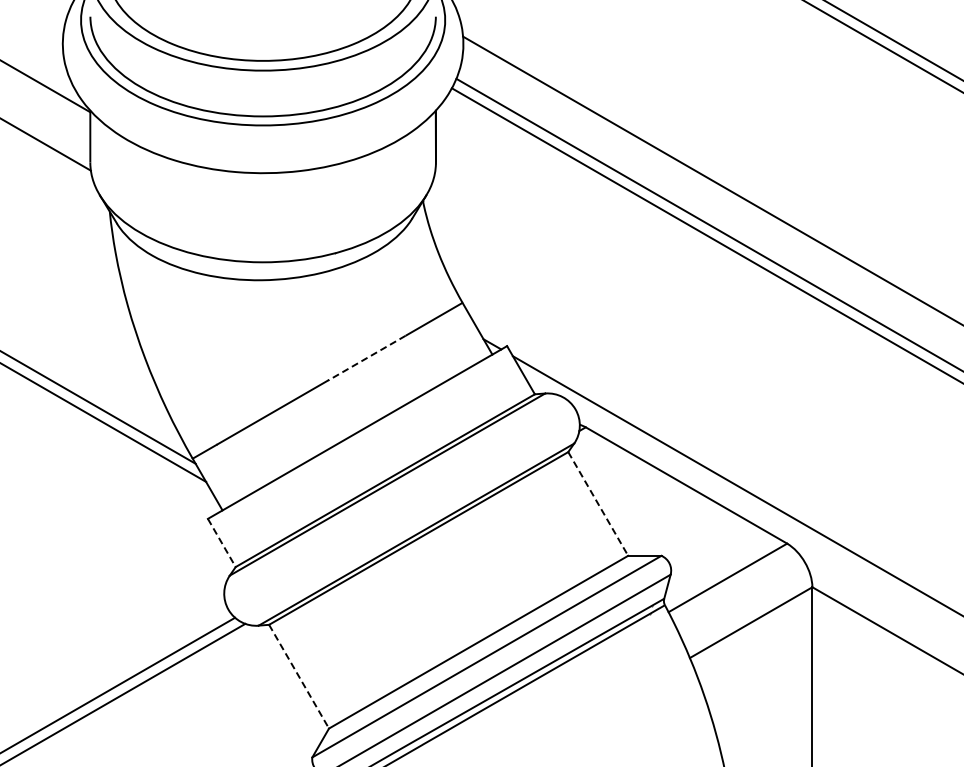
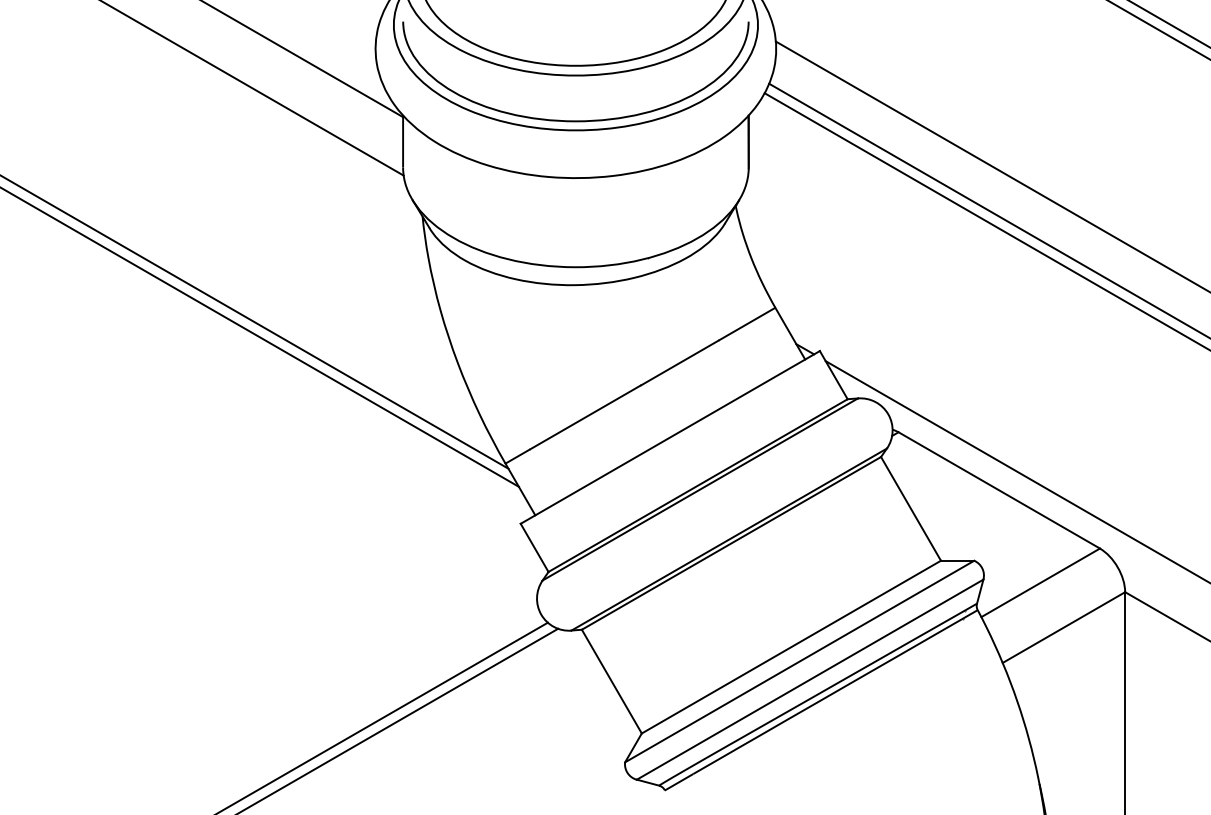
line: (366, 358) -> (679, 363), dashed -> solid
line: (598, 503) -> (911, 508), dashed -> solid
line: (221, 542) -> (534, 547), dashed -> solid
line: (298, 676) -> (611, 681), dashed -> solid

